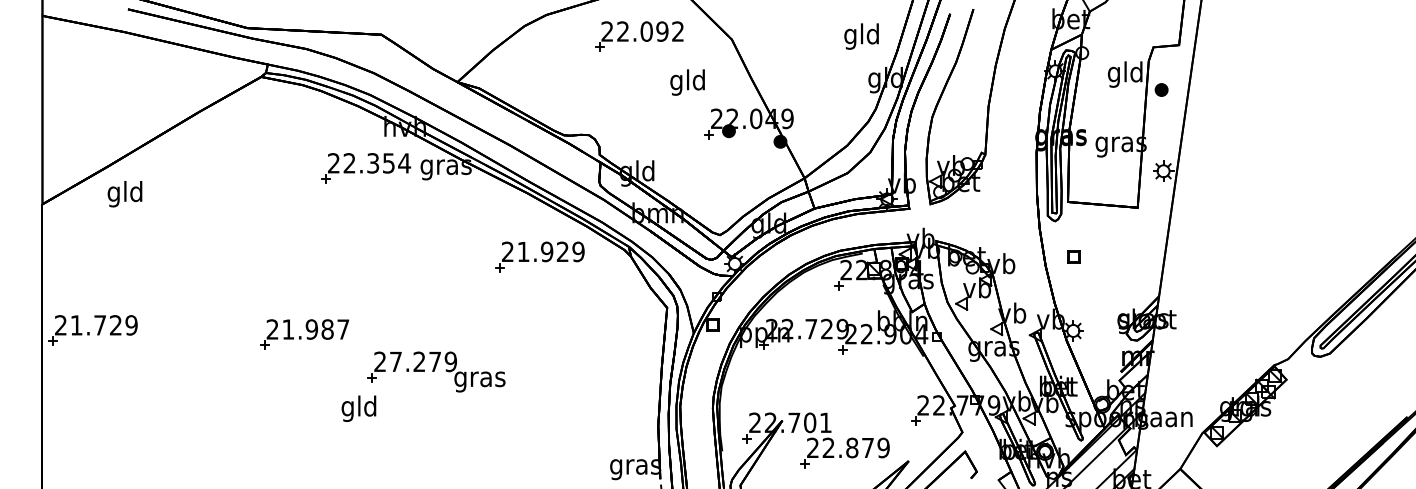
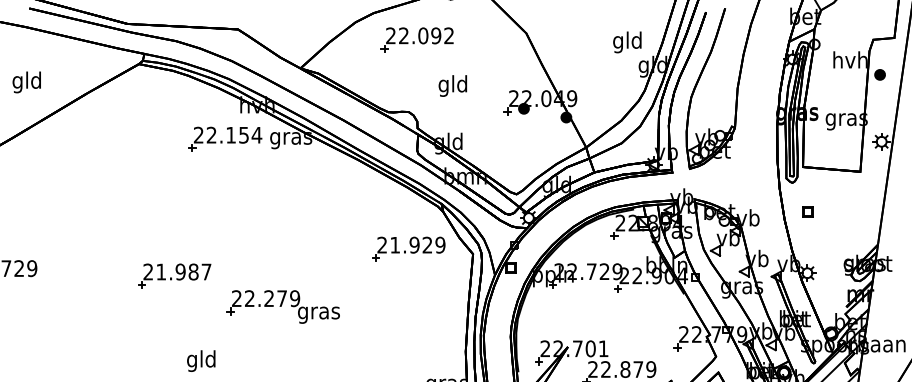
part: (639, 36) -> (417, 39), moved
text: (861, 36) -> (627, 42), moved
text: (1125, 74) -> (850, 62), gld -> hvh
text: (687, 82) -> (452, 85), moved
text: (373, 163) -> (231, 135), 22.354 -> 22.154
text: (124, 194) -> (26, 82), moved
part: (539, 256) -> (408, 248), moved
text: (395, 361) -> (249, 298), 27.279 -> 22.279
text: (358, 408) -> (200, 360), moved

